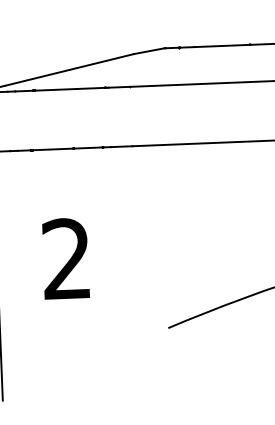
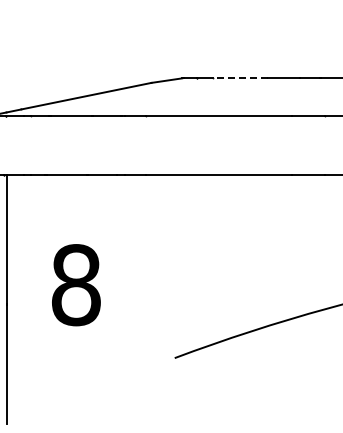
line: (222, 46) -> (240, 78), solid -> dashed
text: (67, 259) -> (76, 285), 2 -> 8

